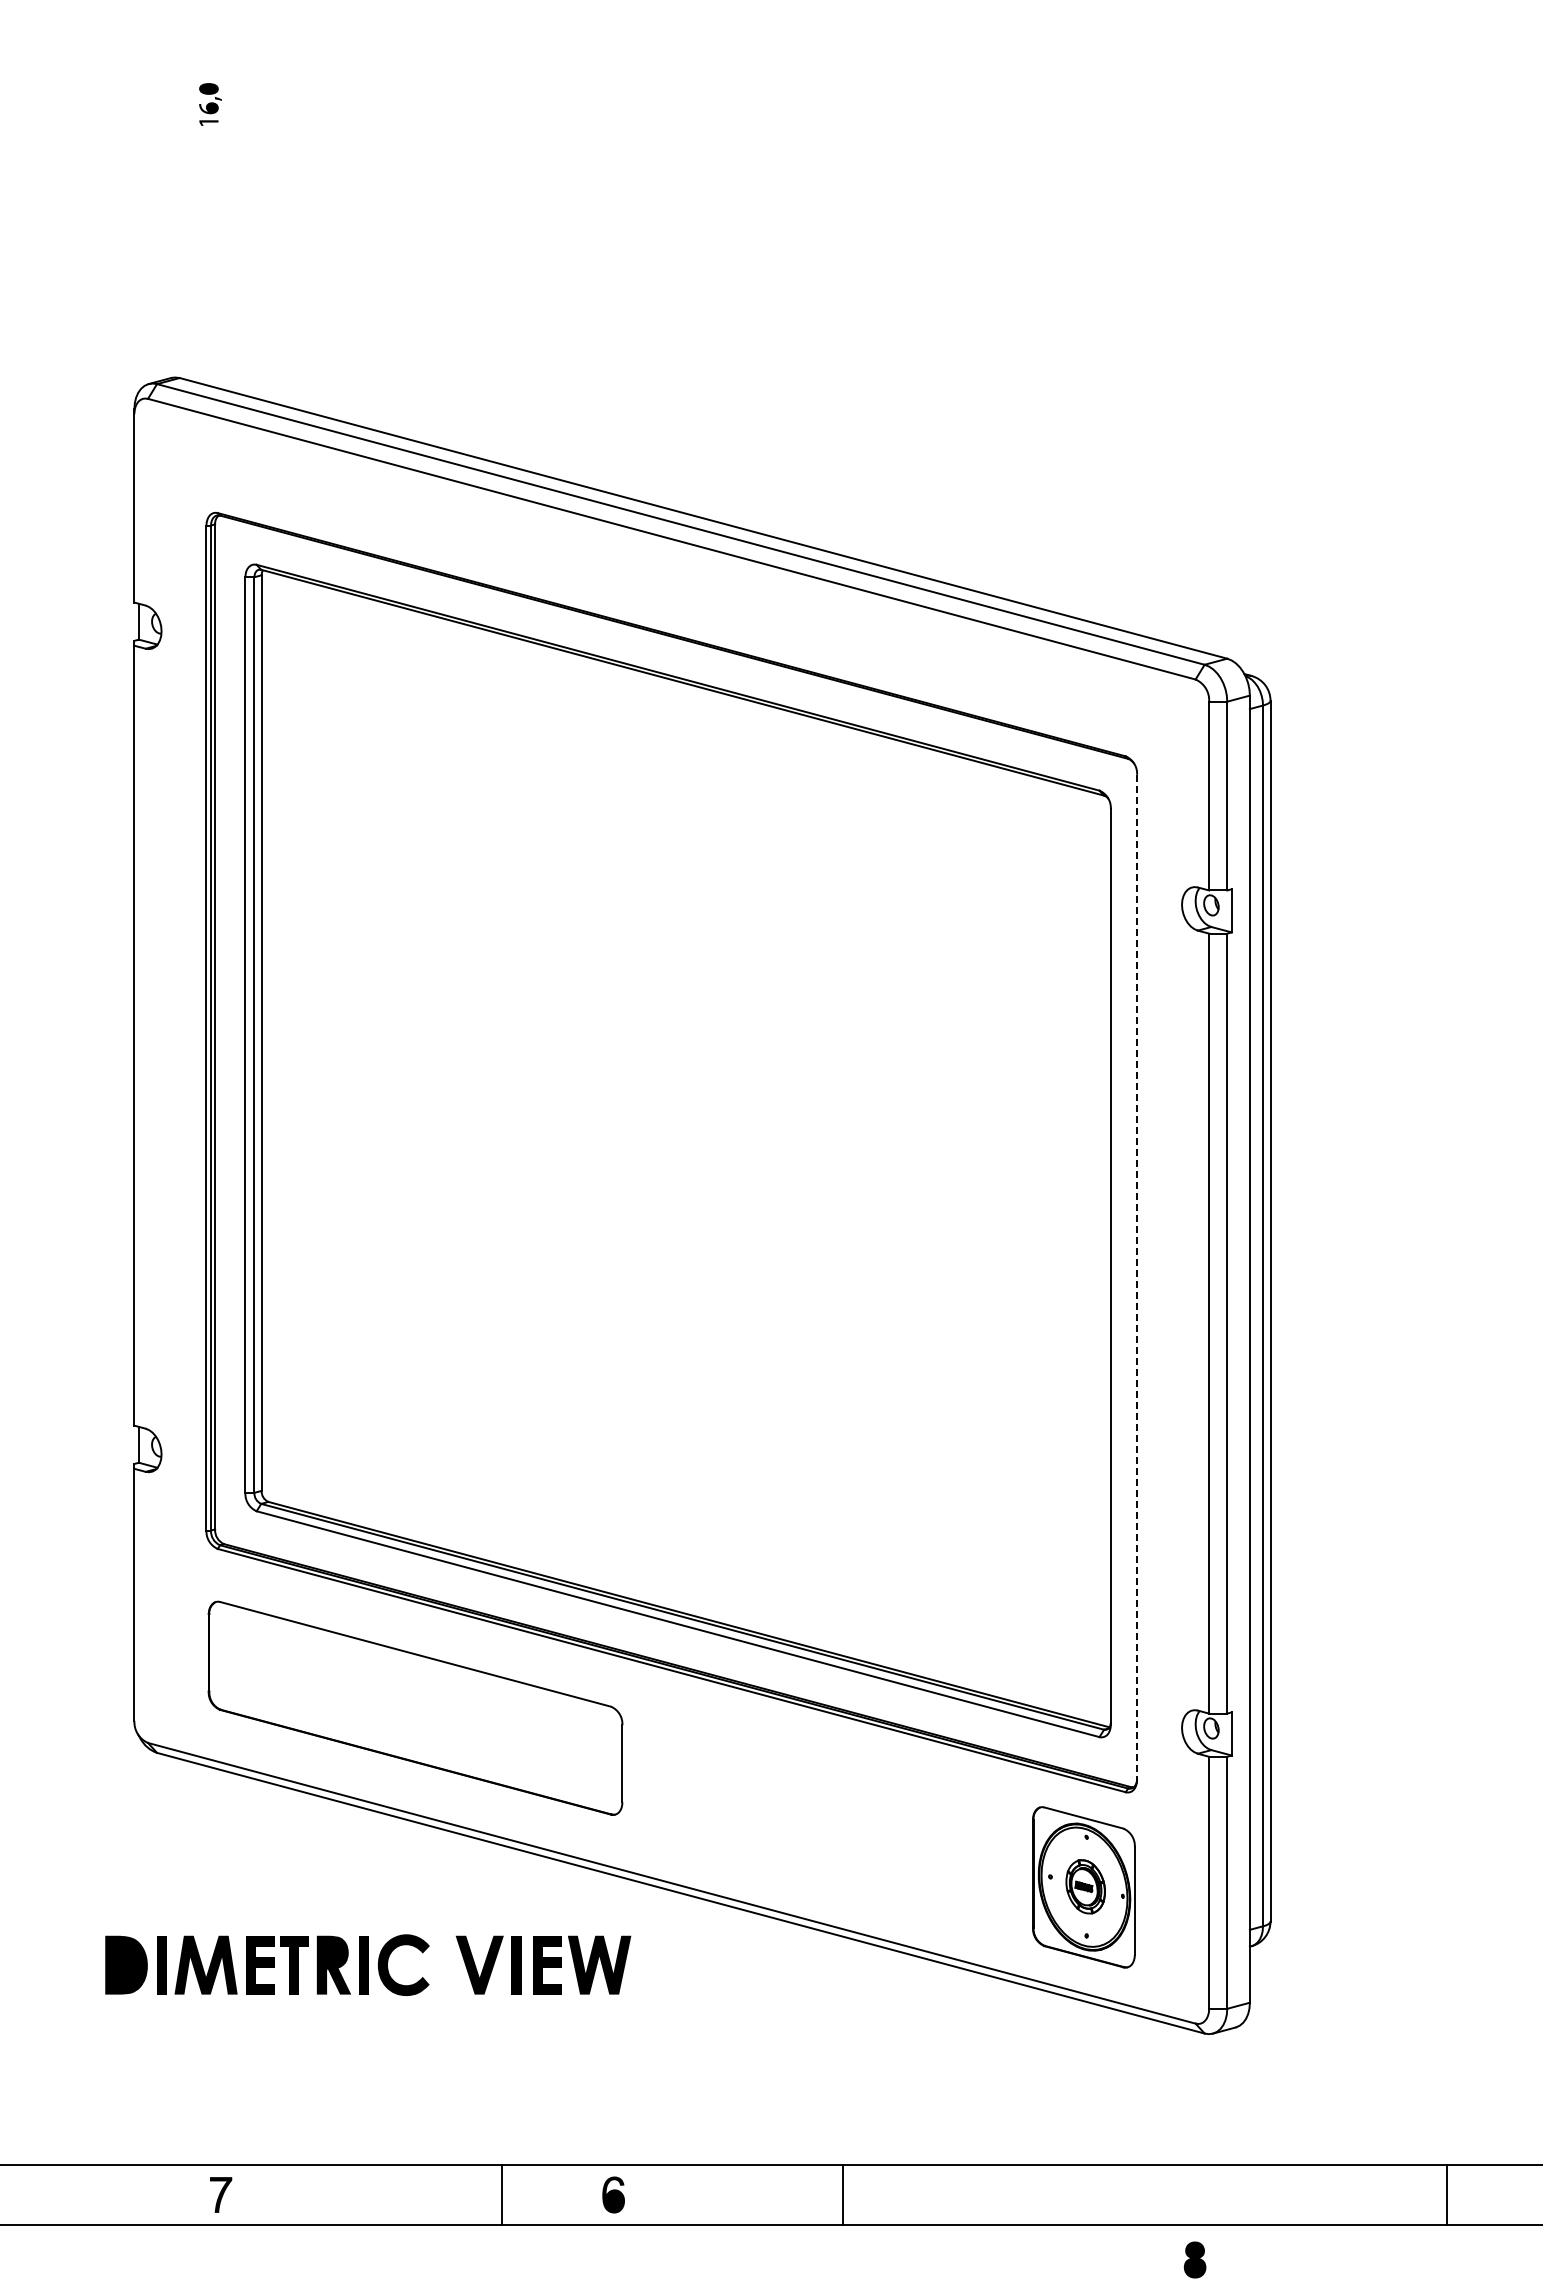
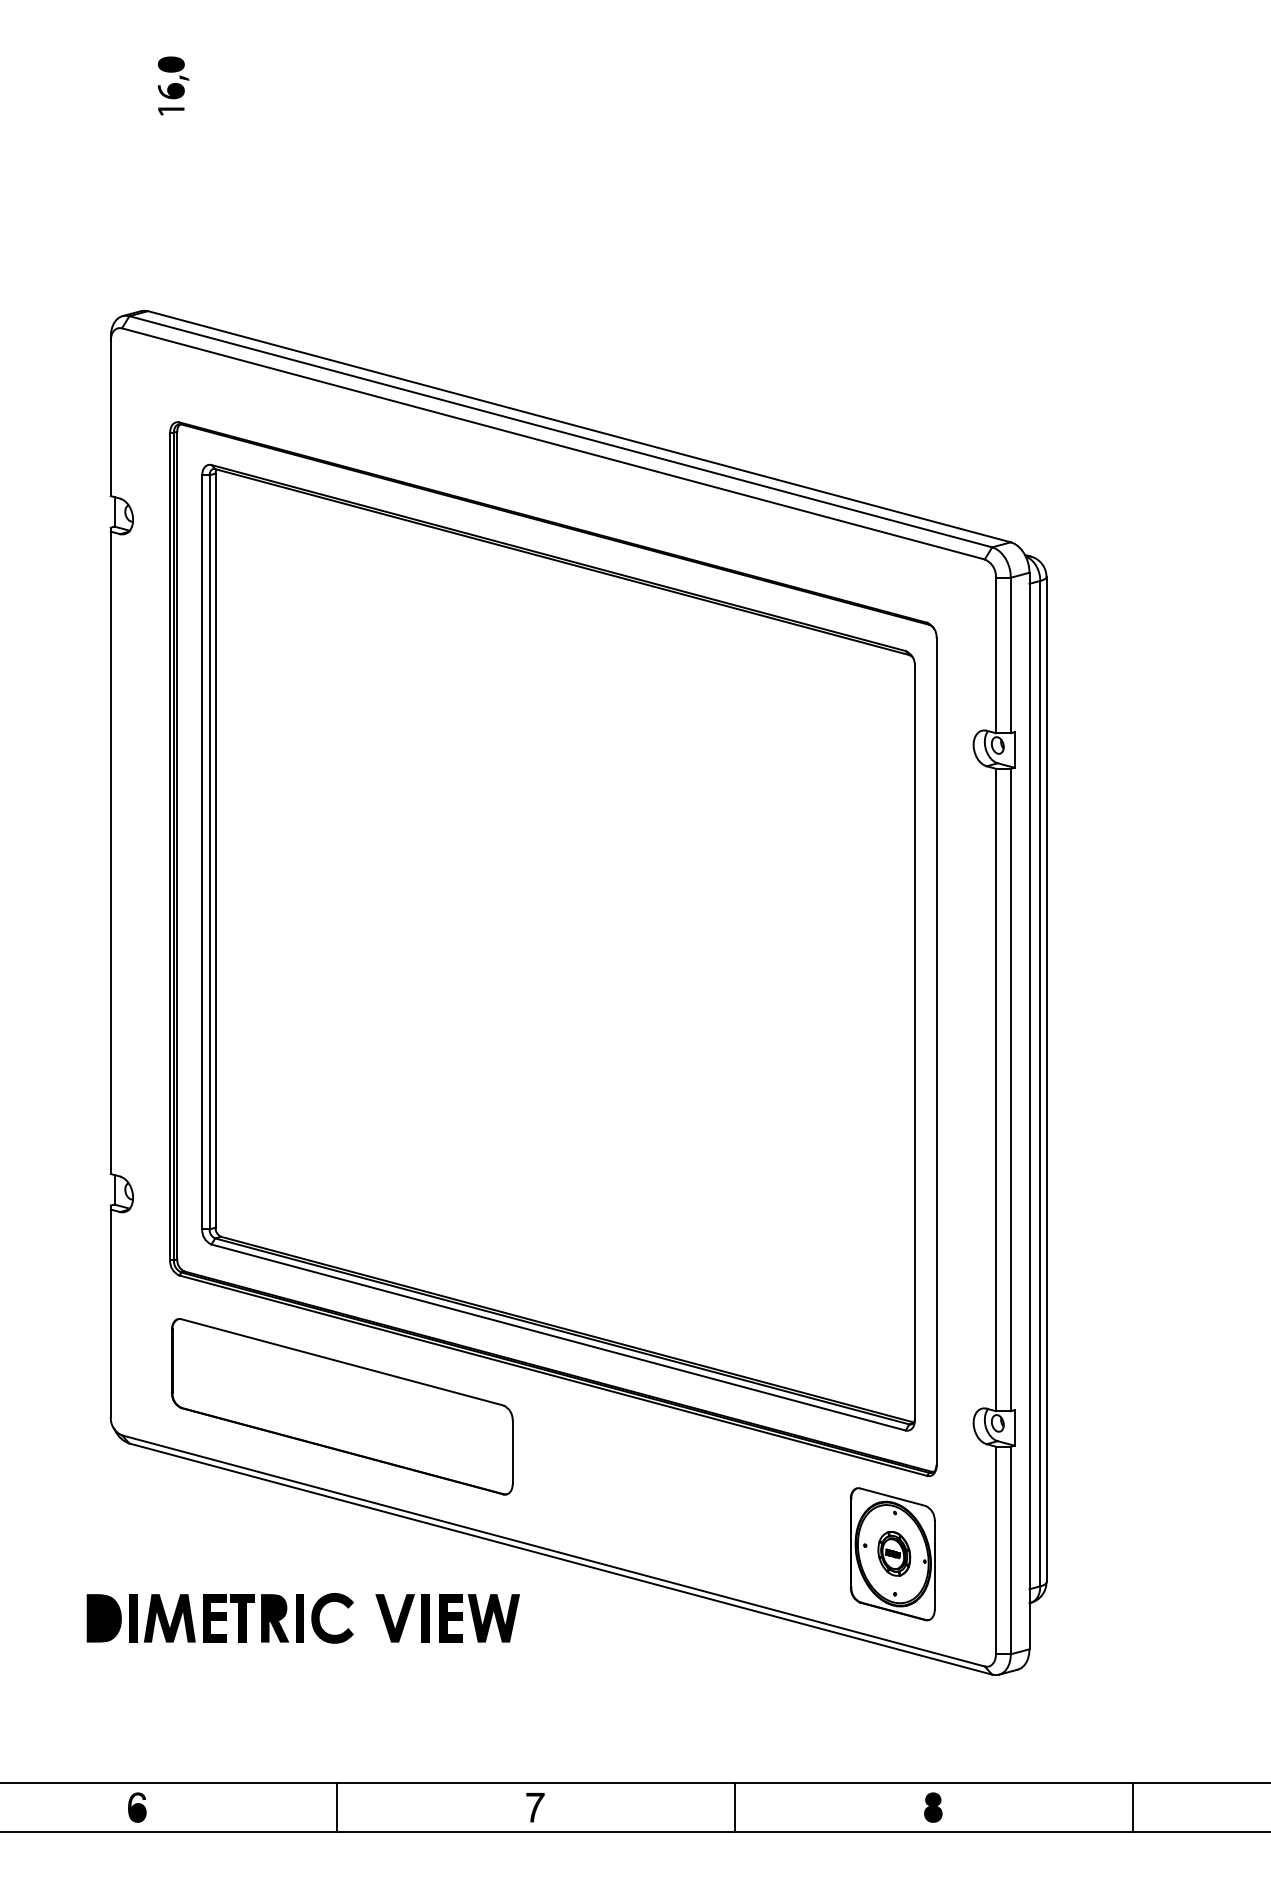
part: (210, 104) -> (173, 85), size x1.67
line: (1137, 1277) -> (936, 1051), dashed -> solid
part: (221, 2194) -> (535, 1807), moved
part: (613, 2194) -> (137, 1807), moved
line: (502, 2195) -> (337, 1808), moved
line: (843, 2195) -> (735, 1808), moved
line: (1446, 2195) -> (1132, 1808), moved
part: (1194, 2259) -> (932, 1807), moved

